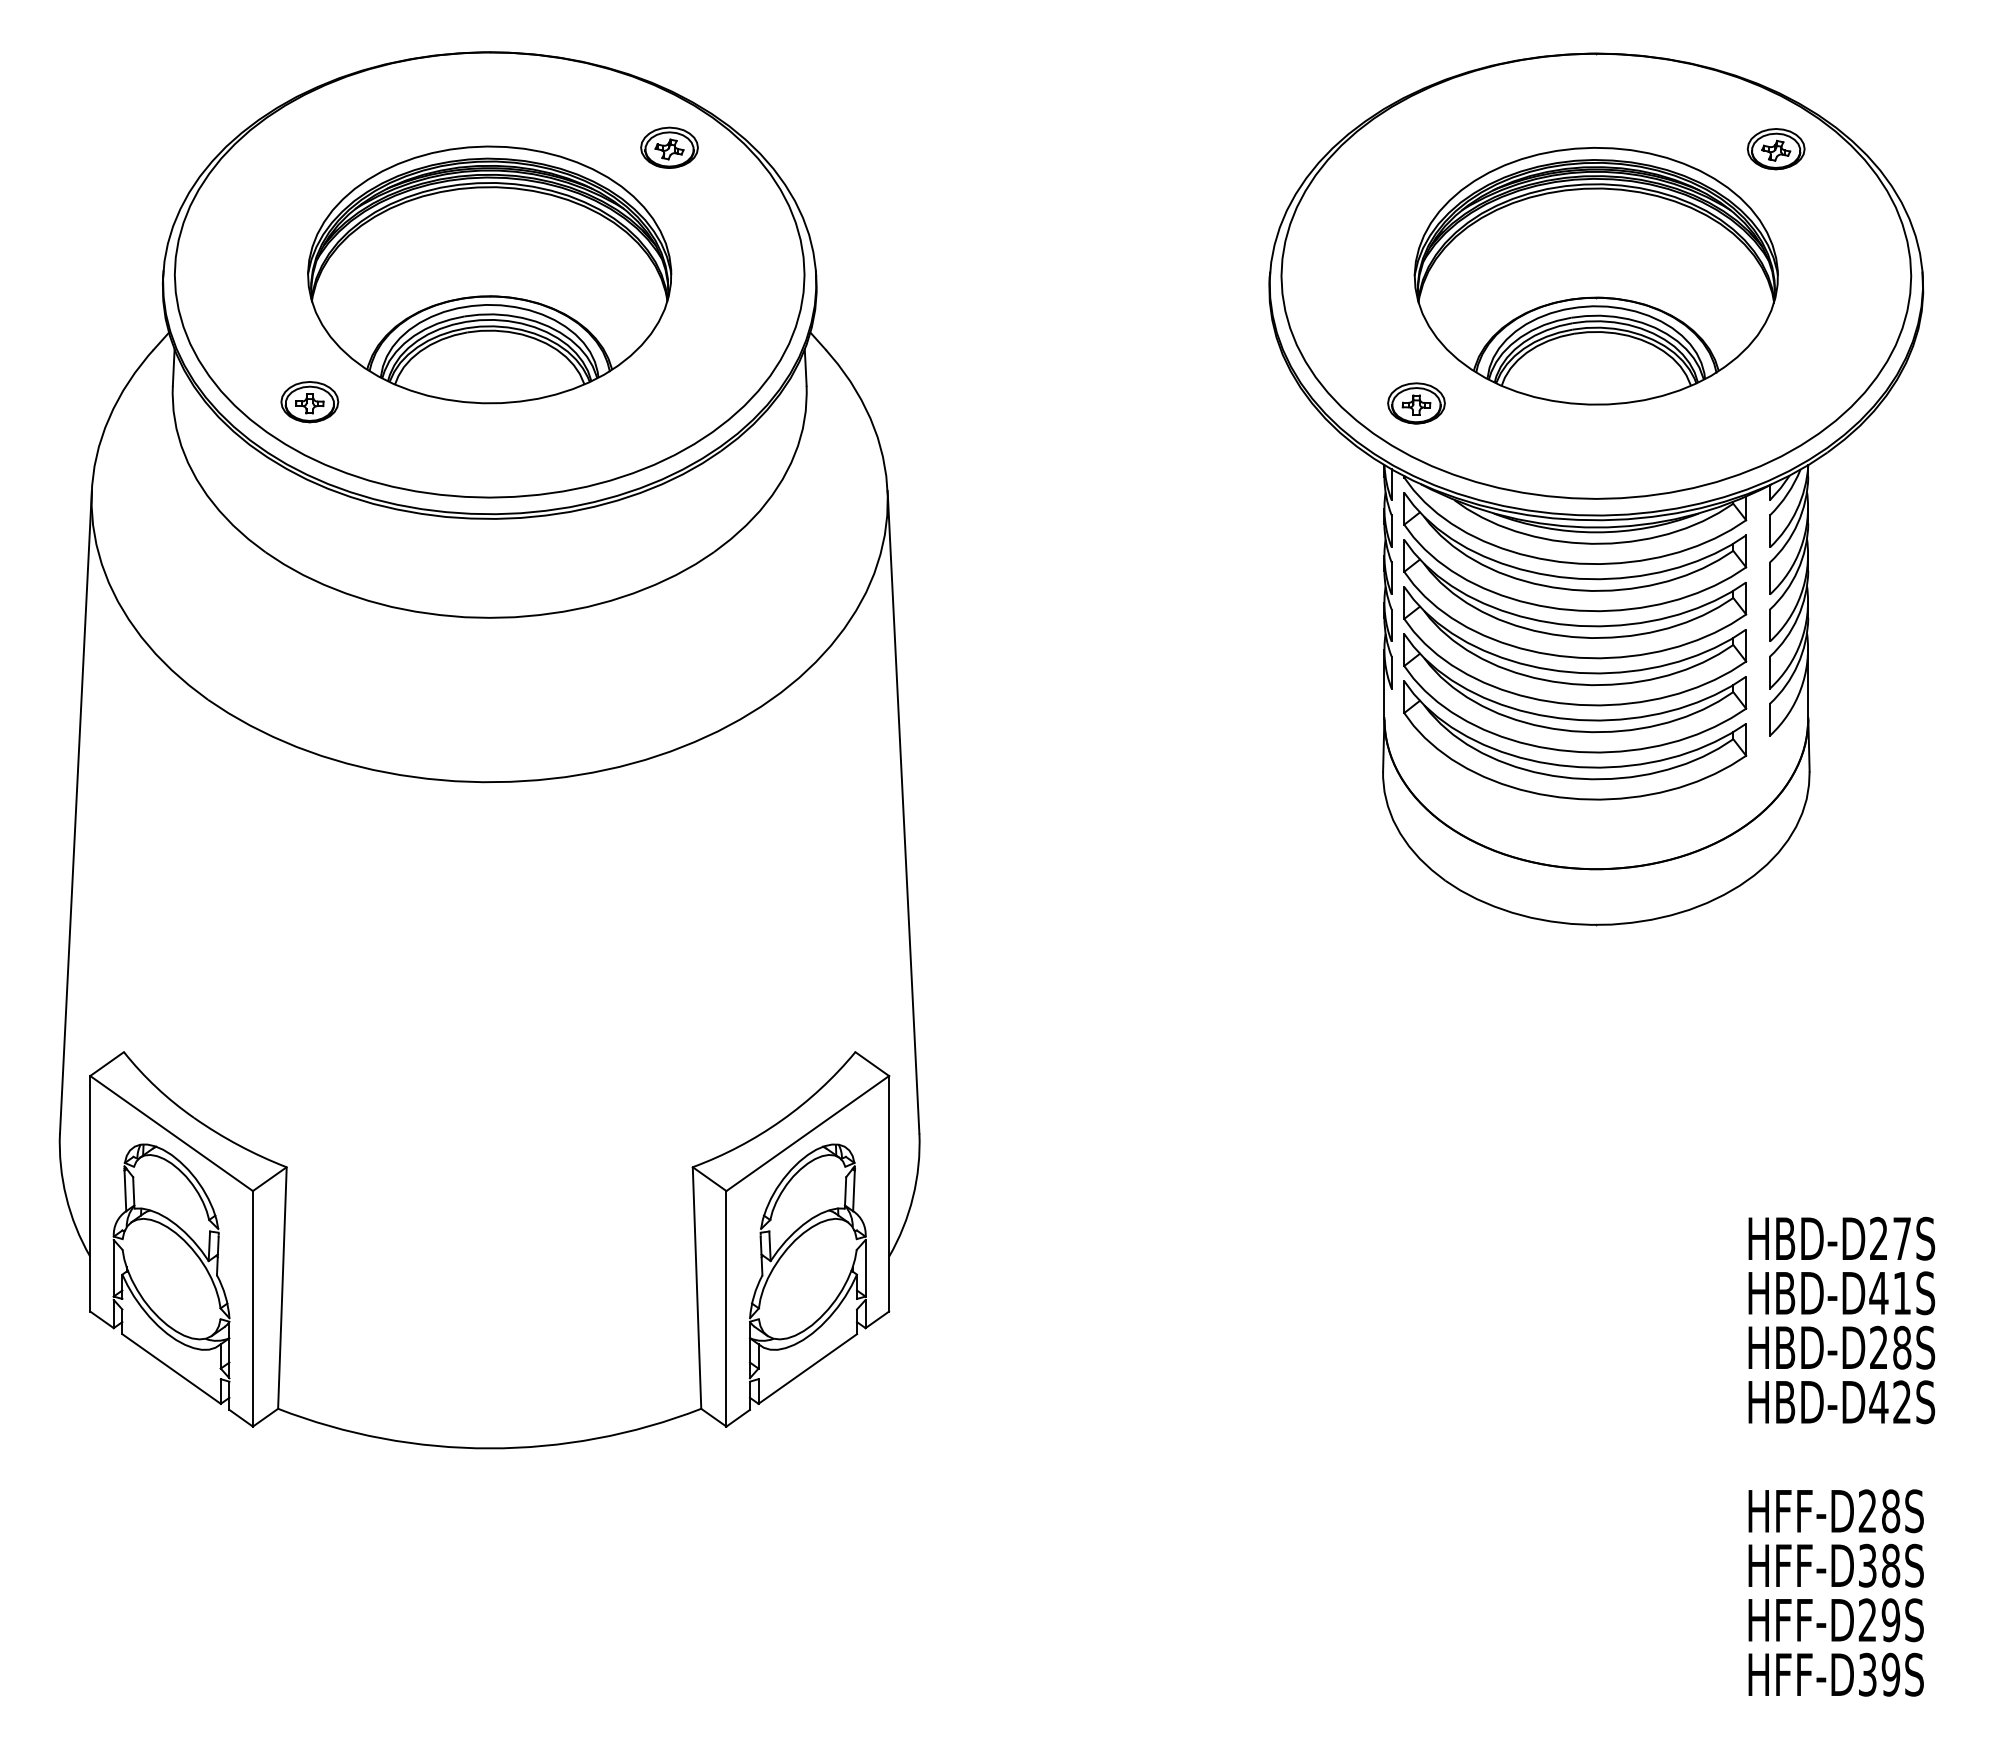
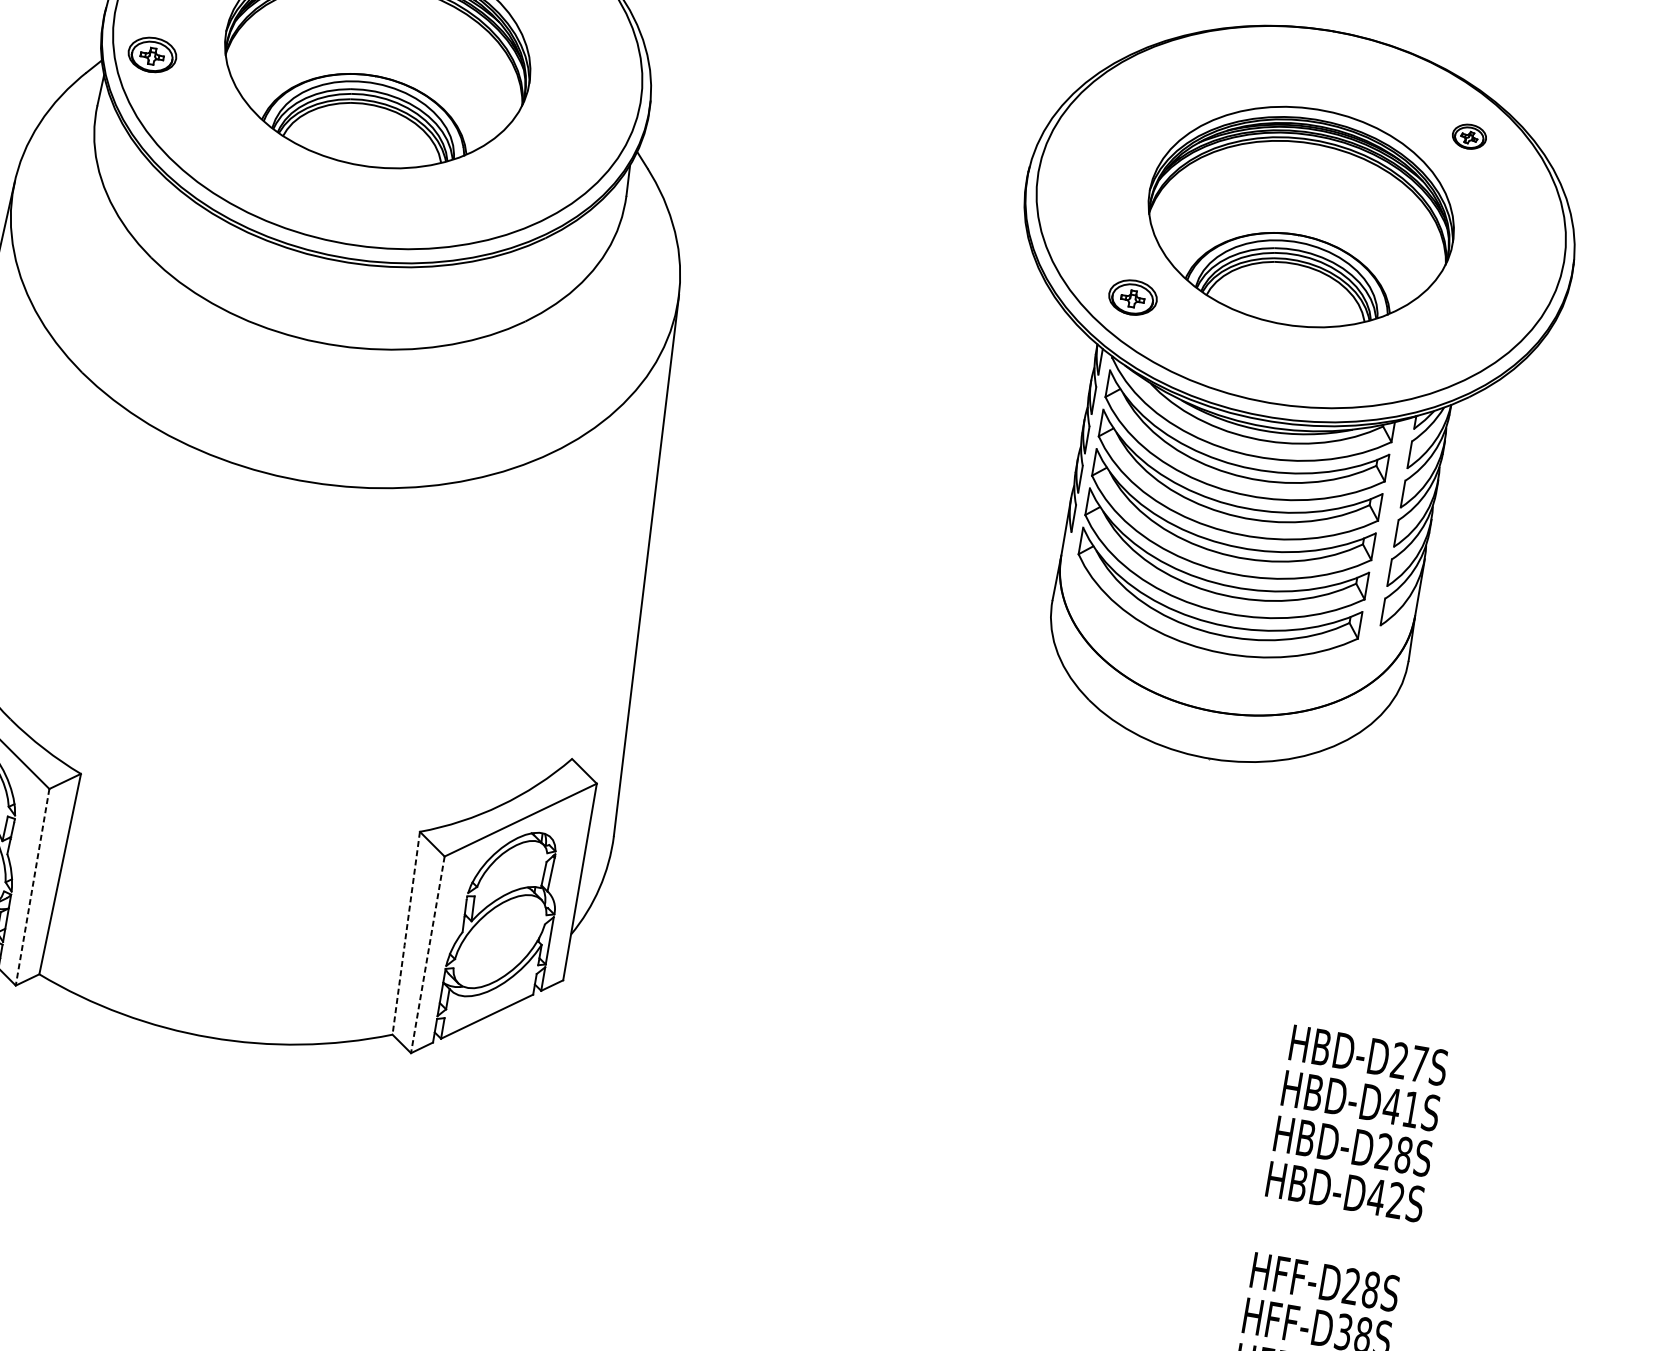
part: (1775, 149) -> (1468, 136), size x0.7
part: (309, 402) -> (152, 55), moved
line: (697, 1288) -> (406, 933), solid -> dashed
line: (252, 1308) -> (32, 886), solid -> dashed
line: (726, 1308) -> (427, 954), solid -> dashed

